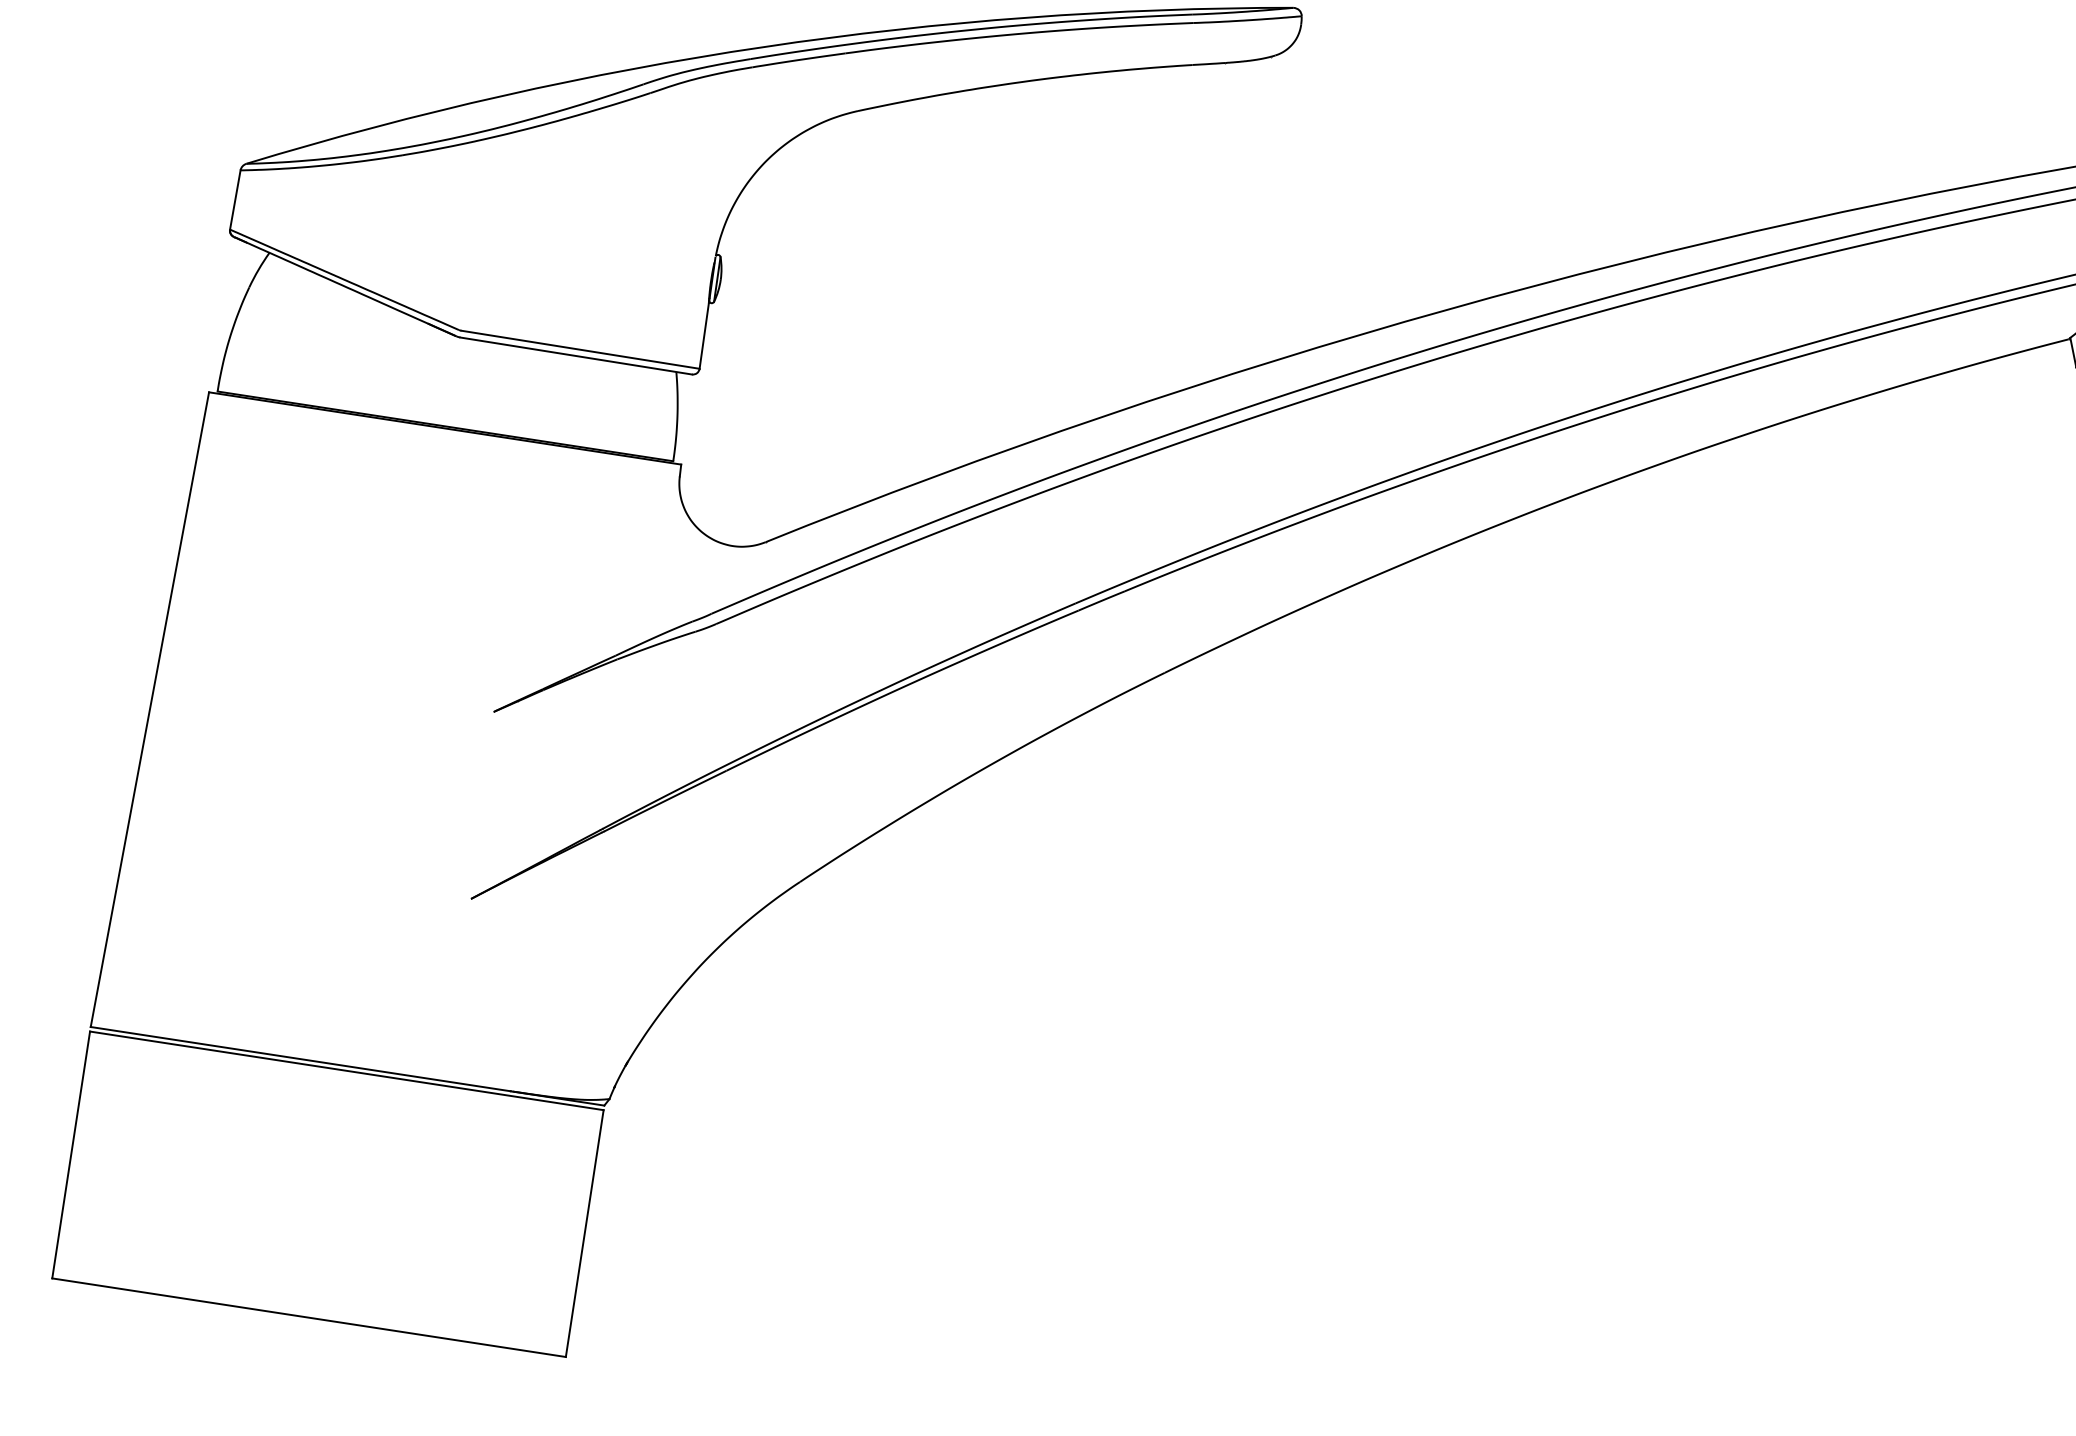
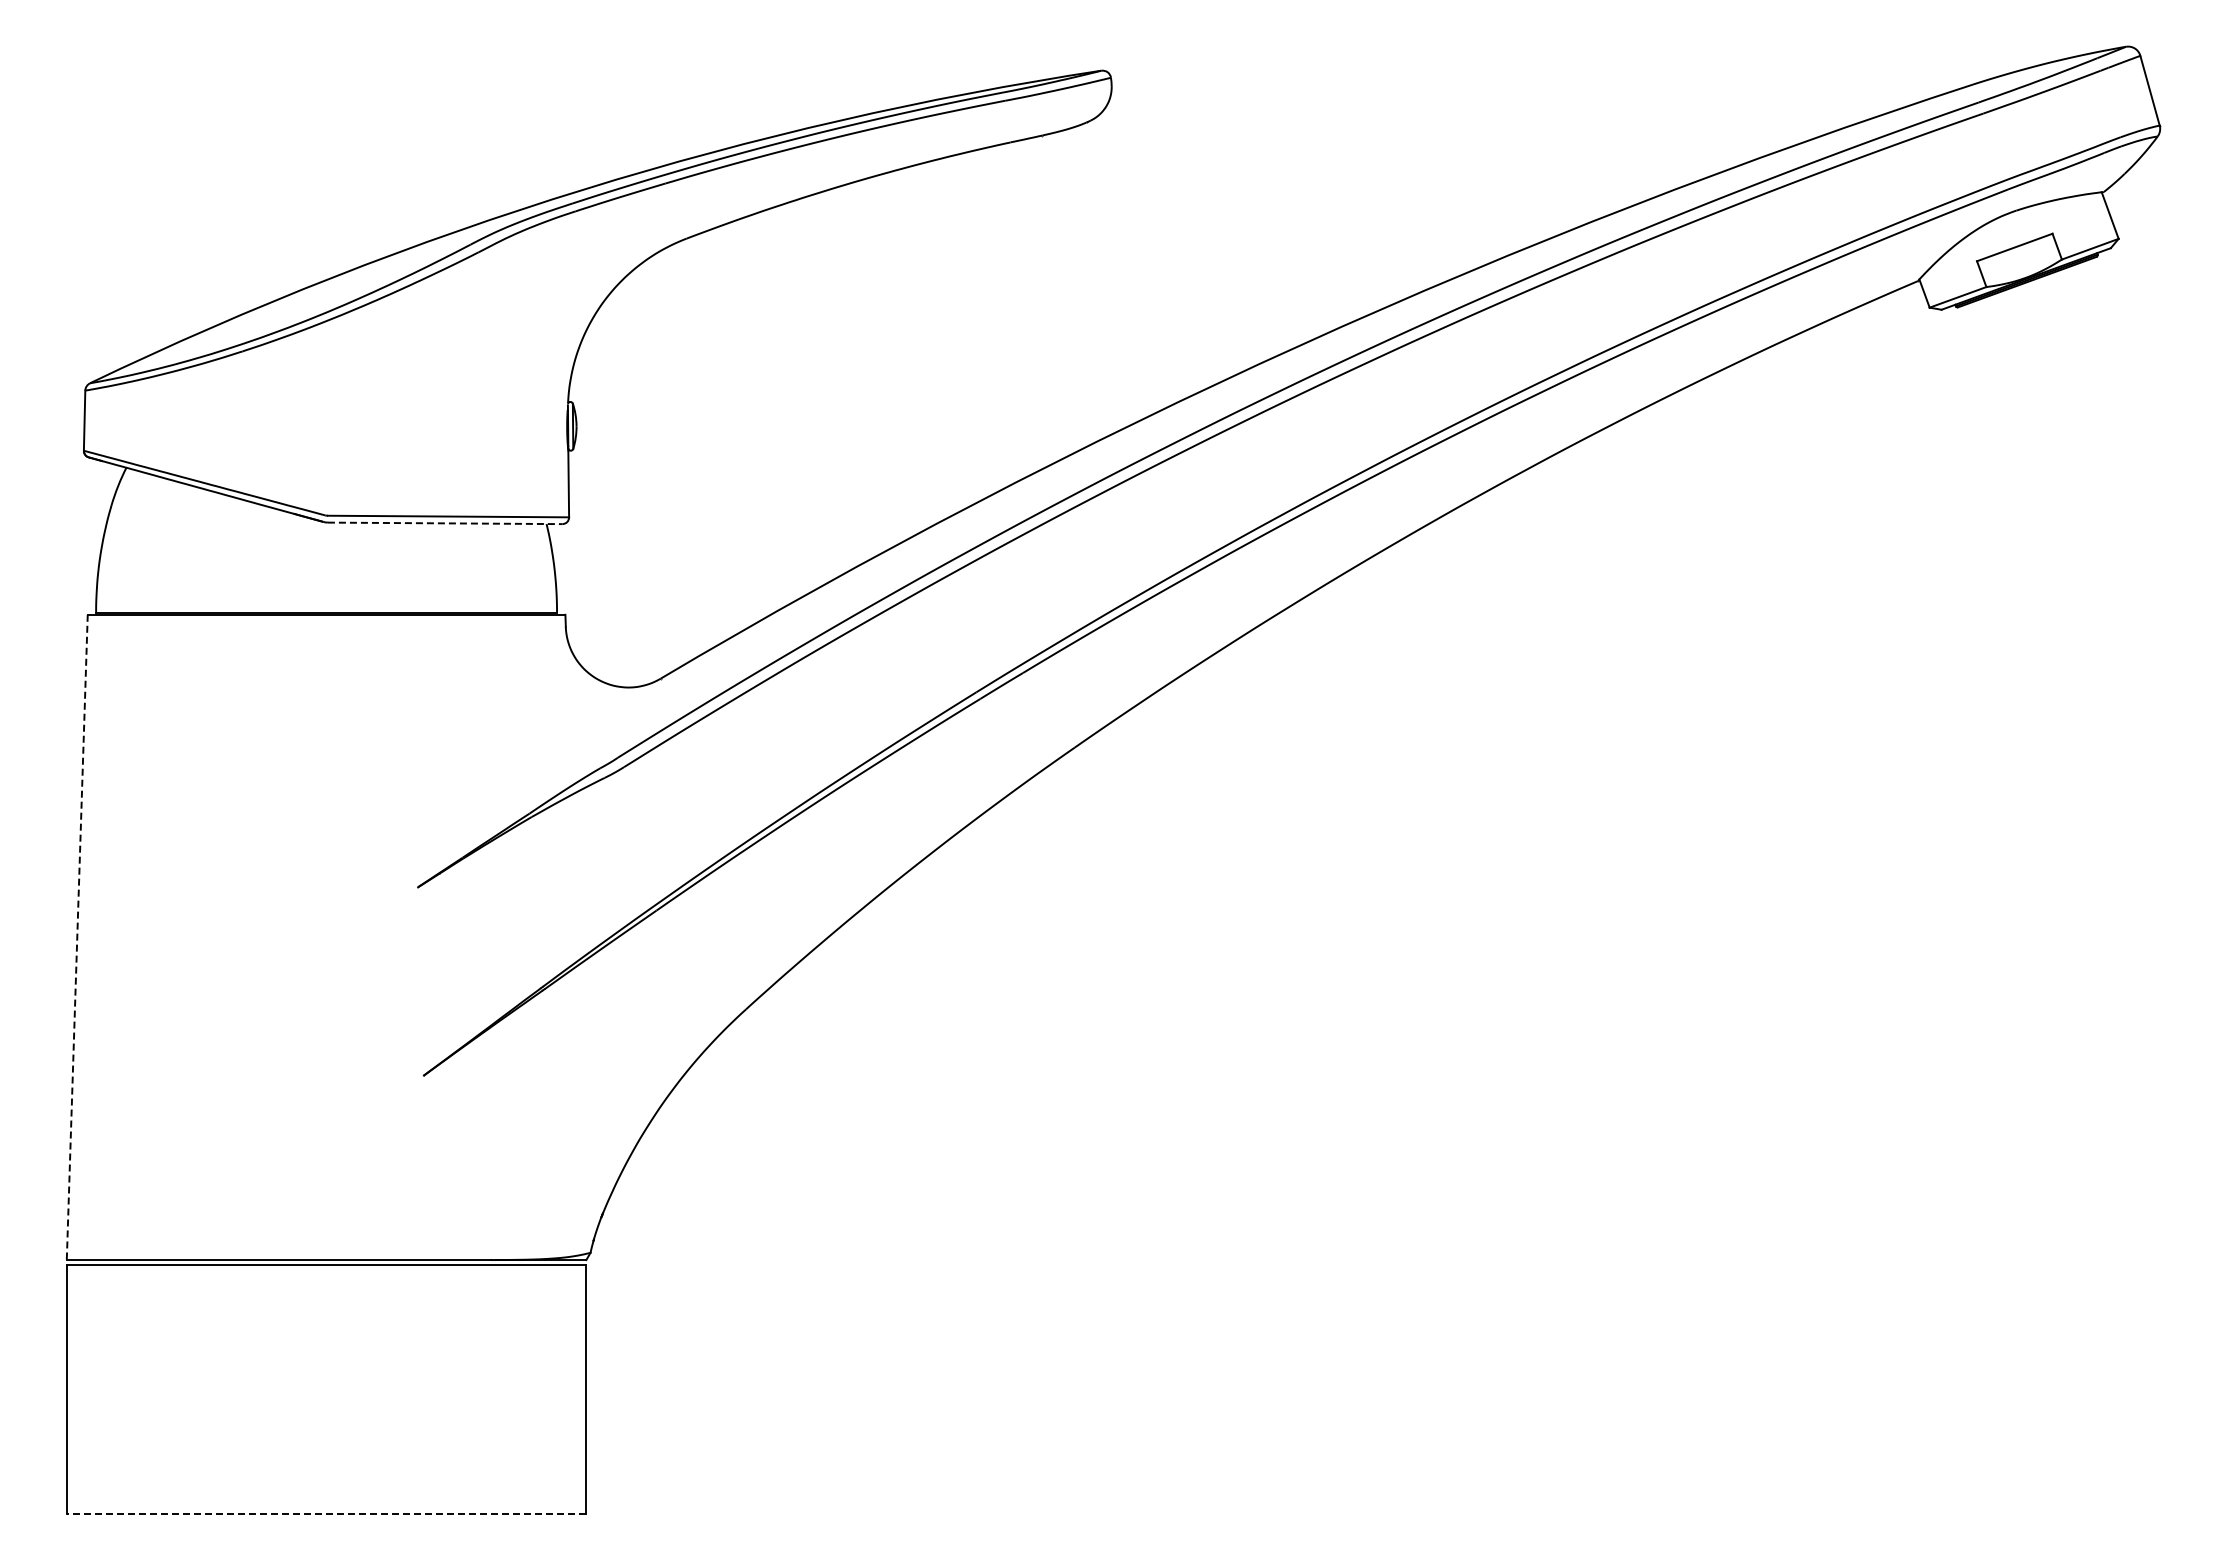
line: (576, 356) -> (445, 523), solid -> dashed
line: (150, 709) -> (77, 937), solid -> dashed
line: (308, 1317) -> (326, 1514), solid -> dashed

